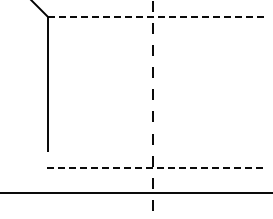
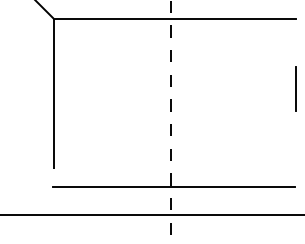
line: (156, 16) -> (174, 18), dashed -> solid
line: (264, 79) -> (295, 88), added
line: (155, 167) -> (173, 186), dashed -> solid

